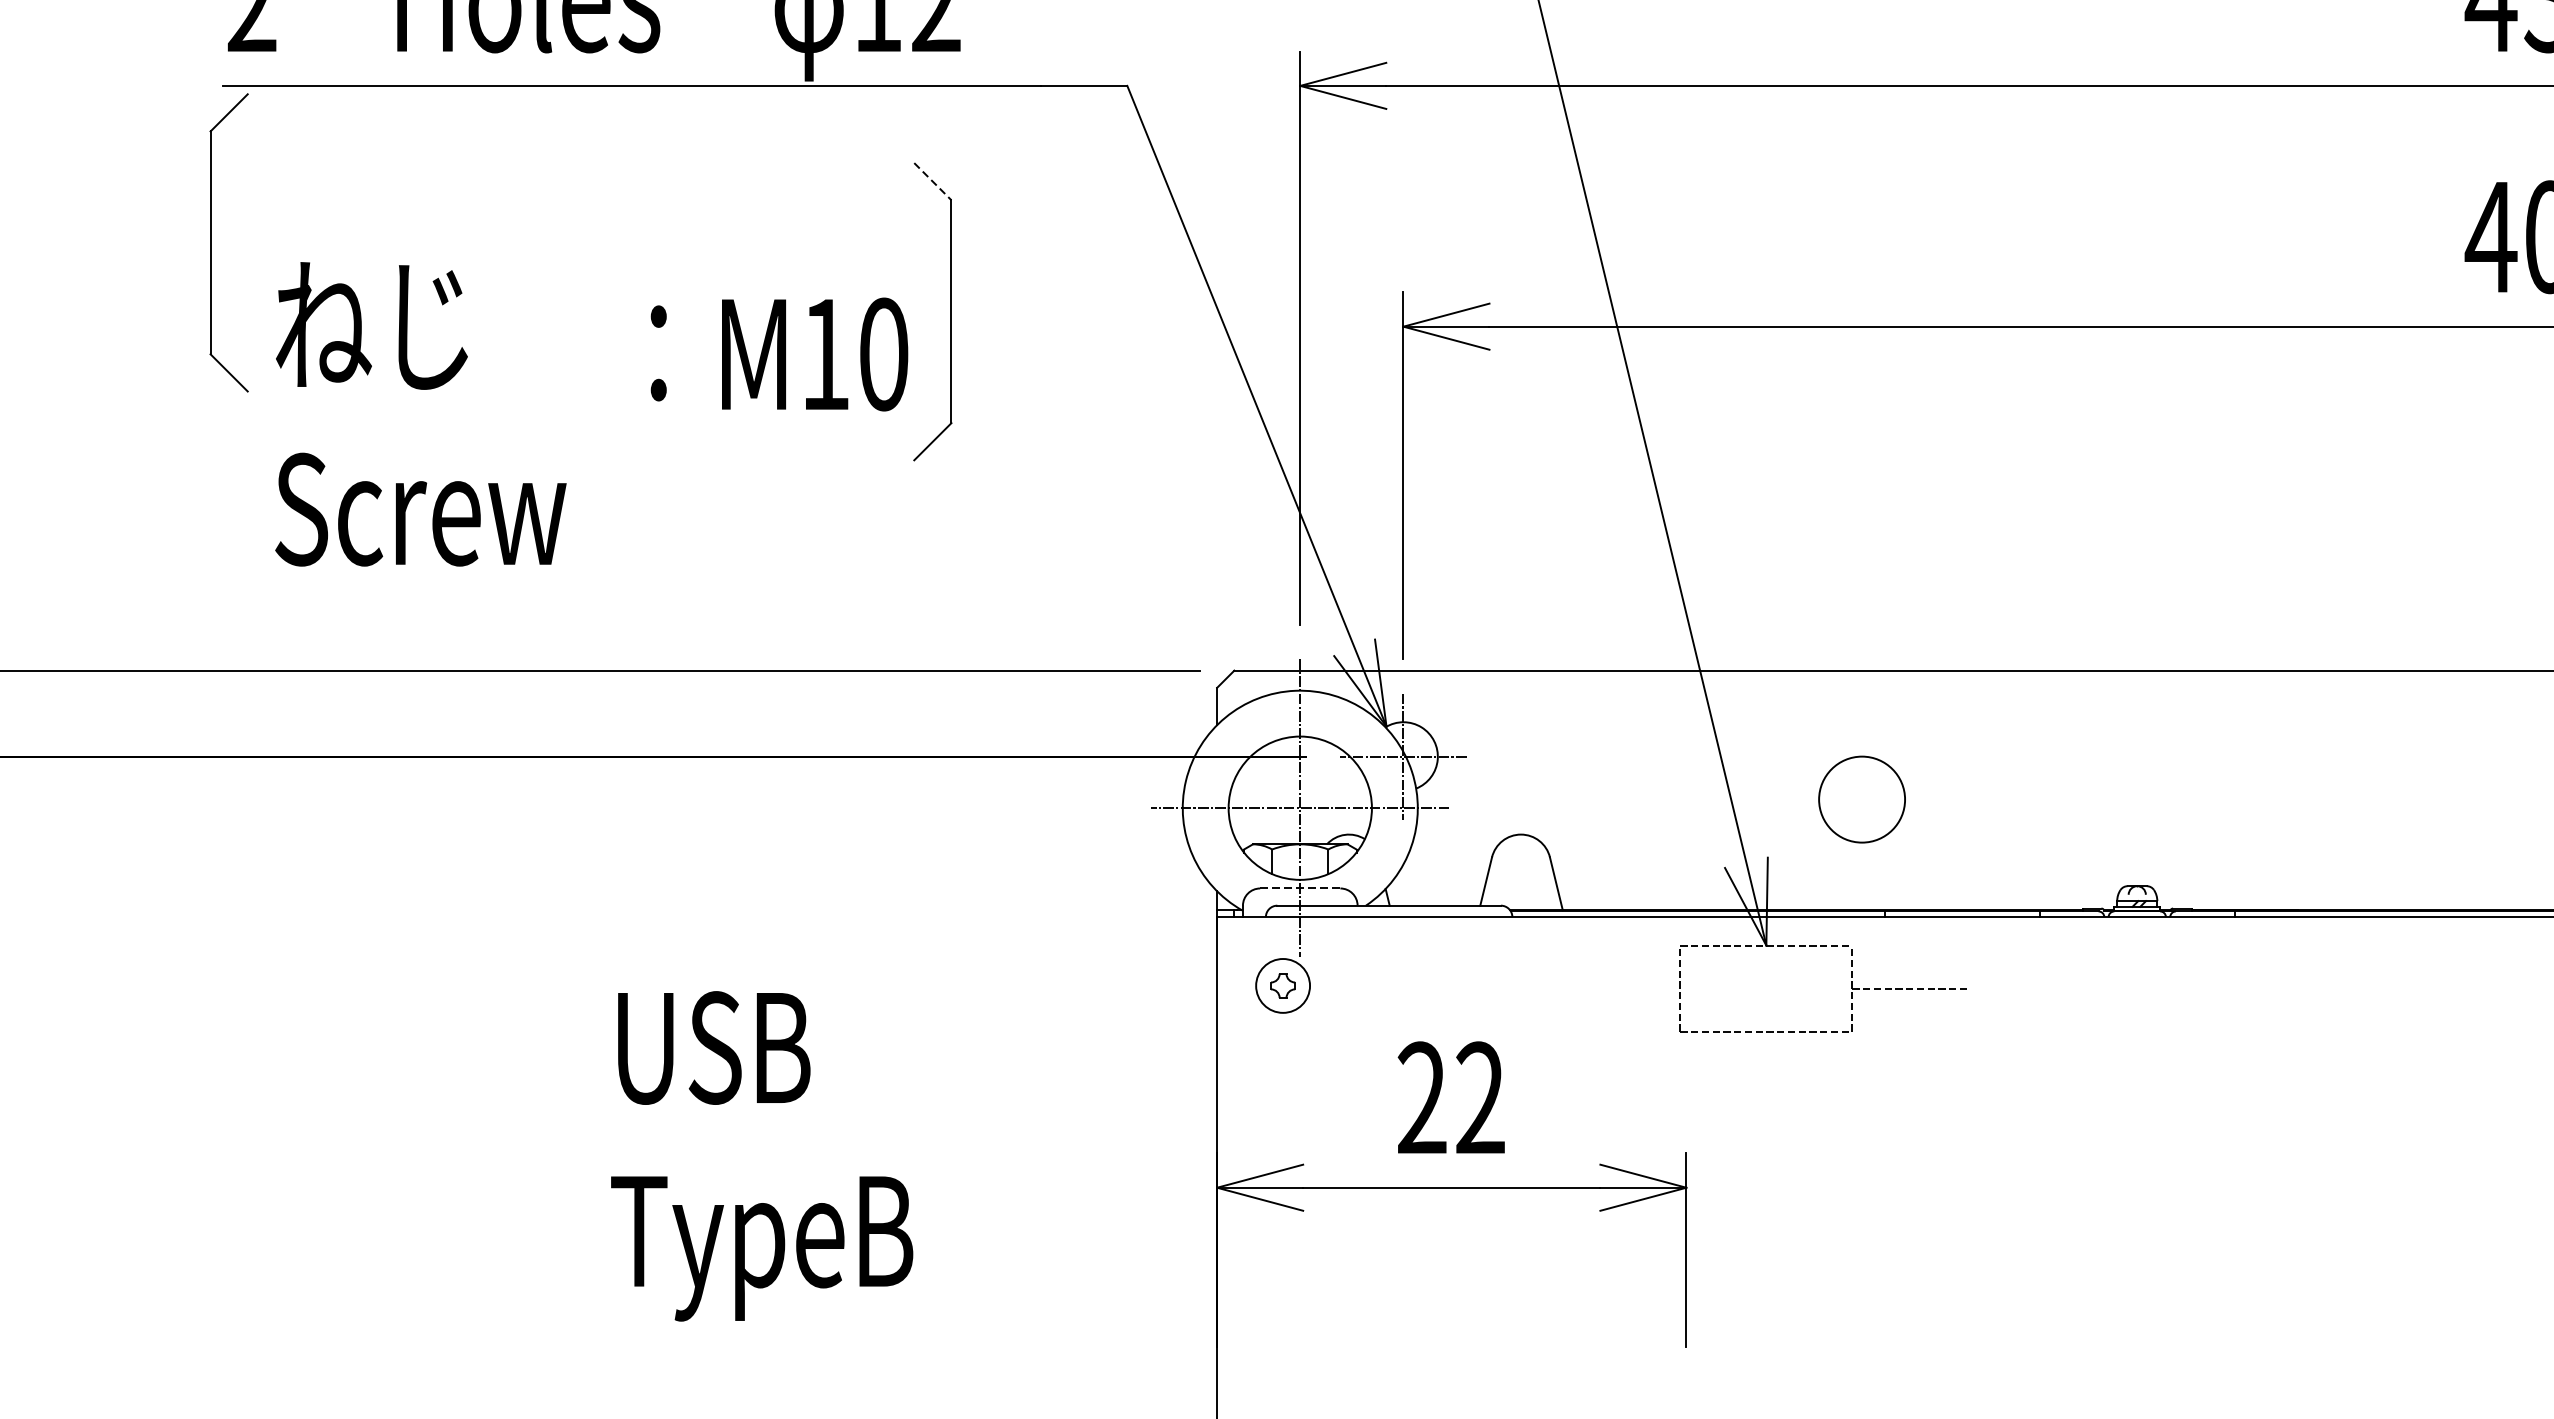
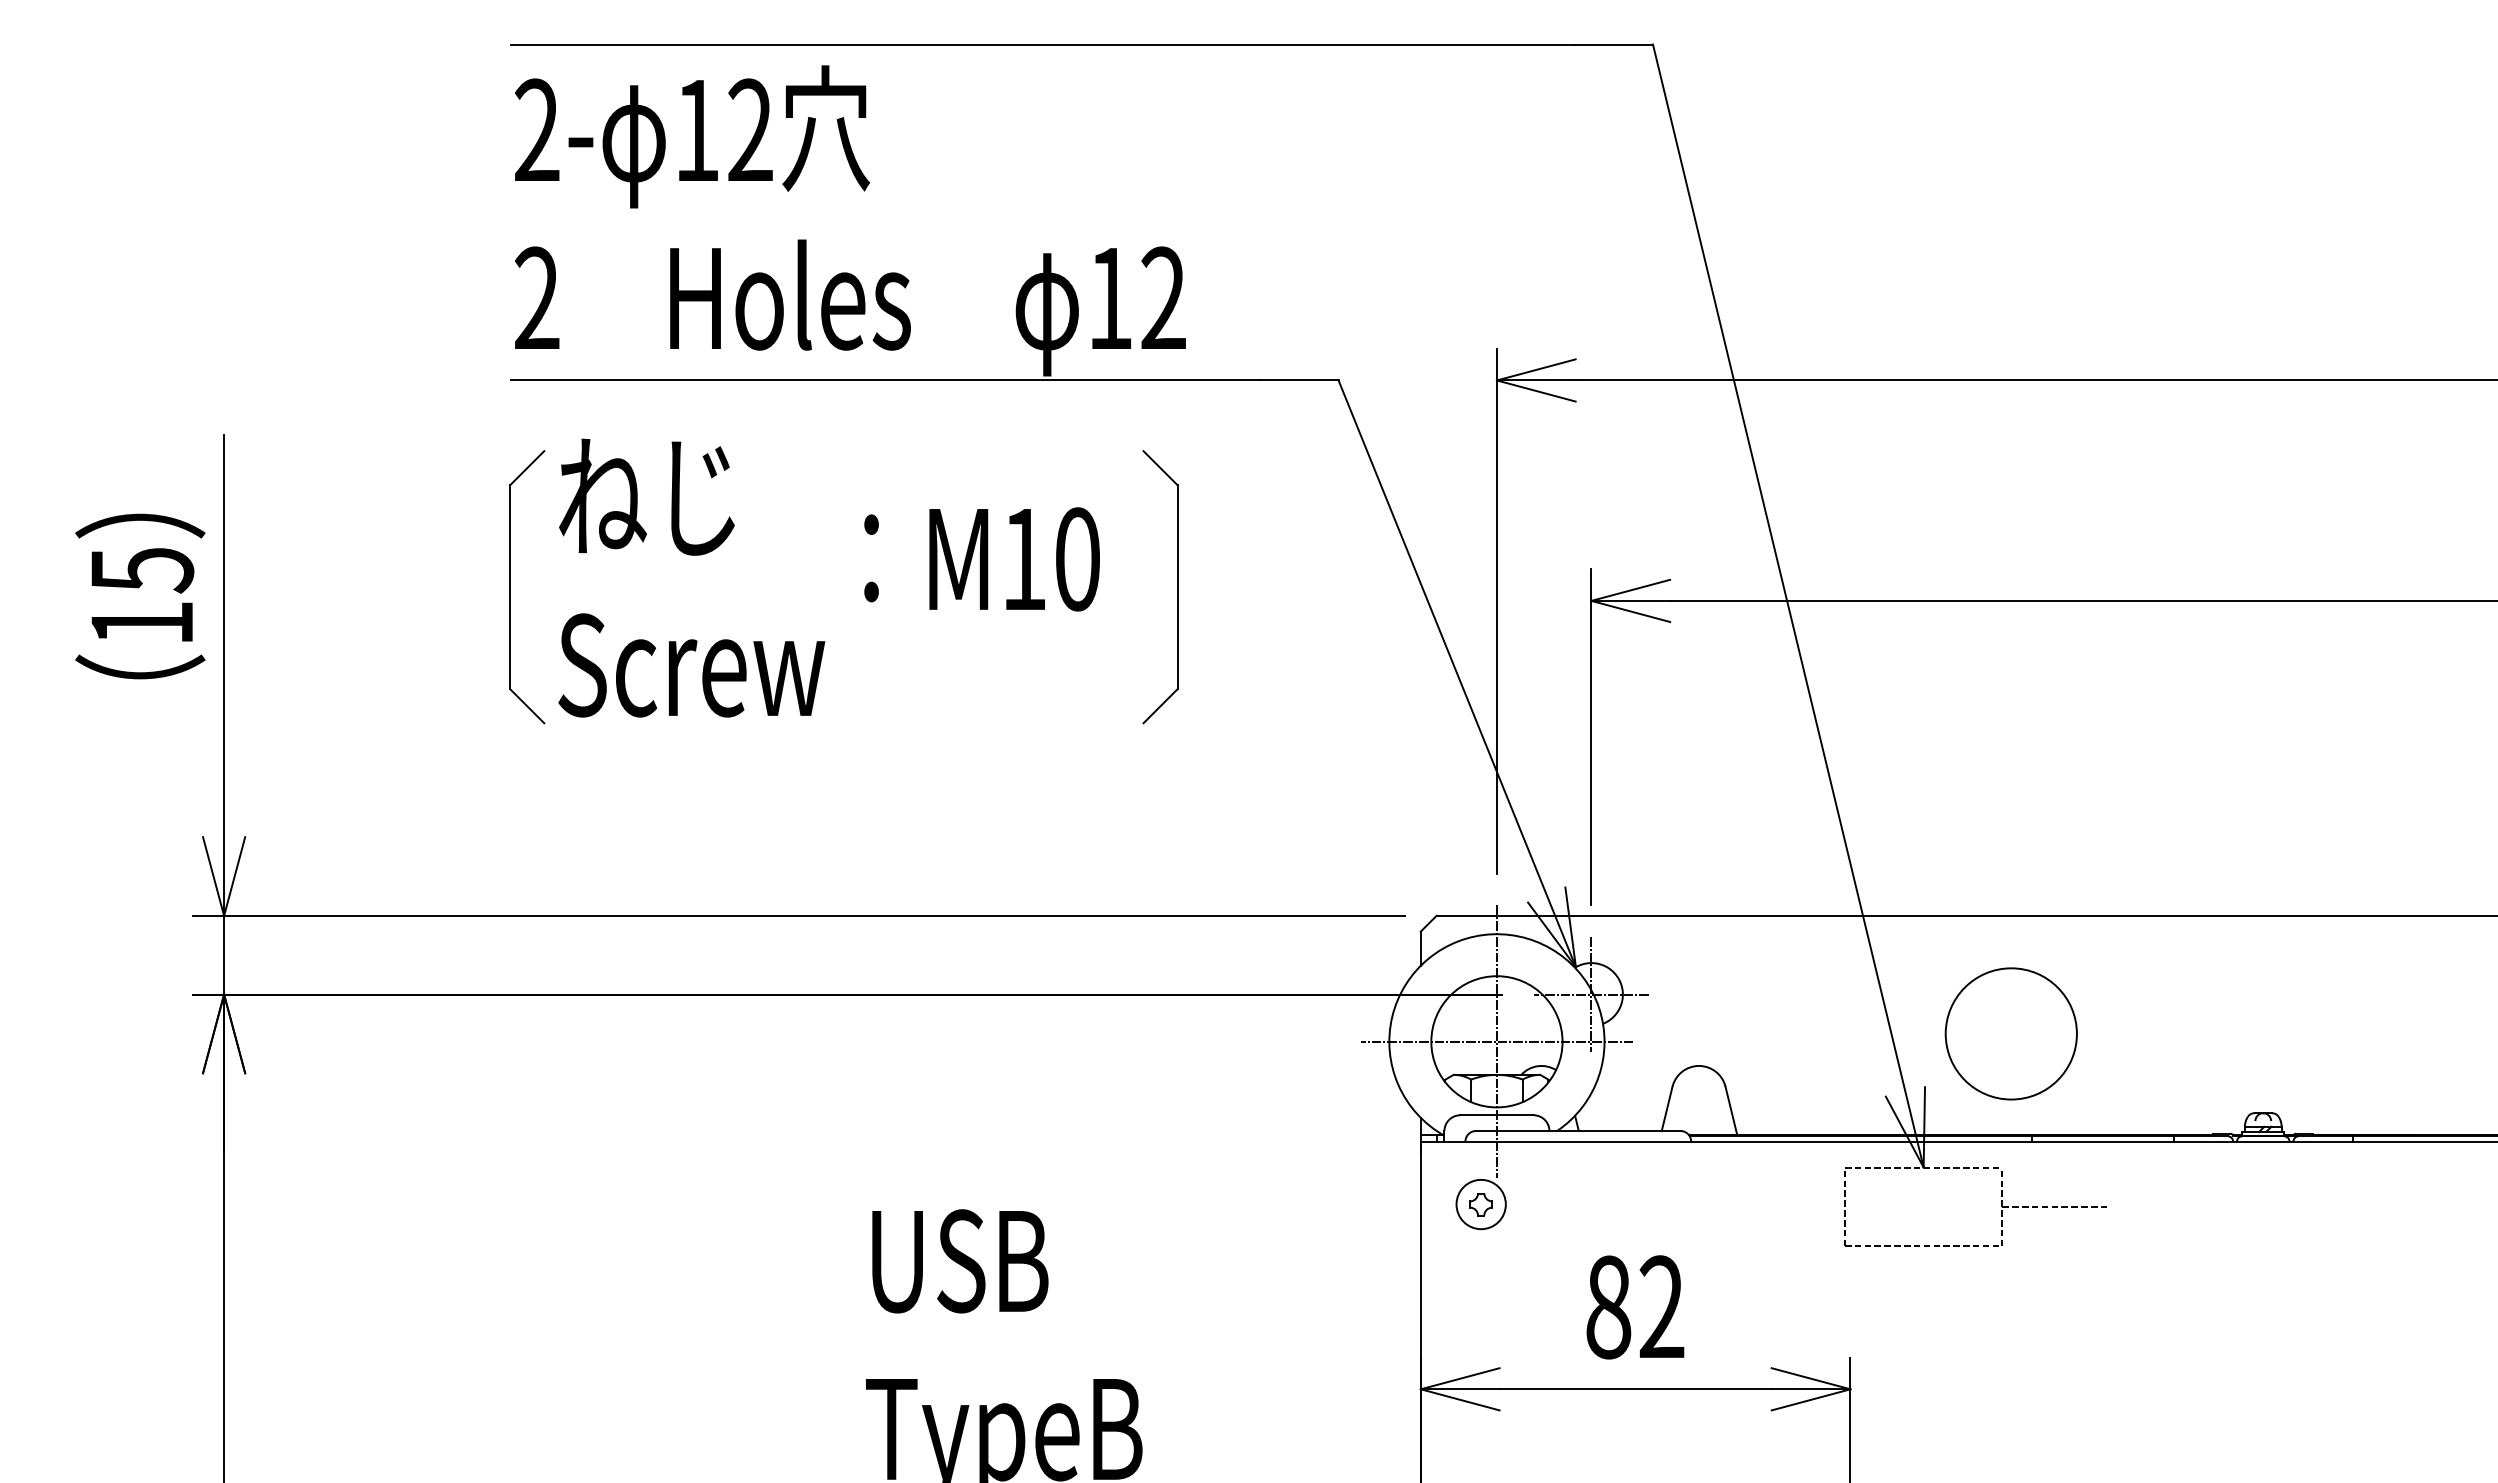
line: (932, 182) -> (1160, 468), dashed -> solid
part: (210, 243) -> (510, 587), moved
text: (778, 354) -> (981, 559), moved
text: (420, 413) -> (691, 577), moved
circle: (1861, 799) -> (2010, 1033), size x1.67
line: (1299, 888) -> (1496, 1115), dashed -> solid
text: (1422, 1098) -> (1608, 1307), 22 -> 82

